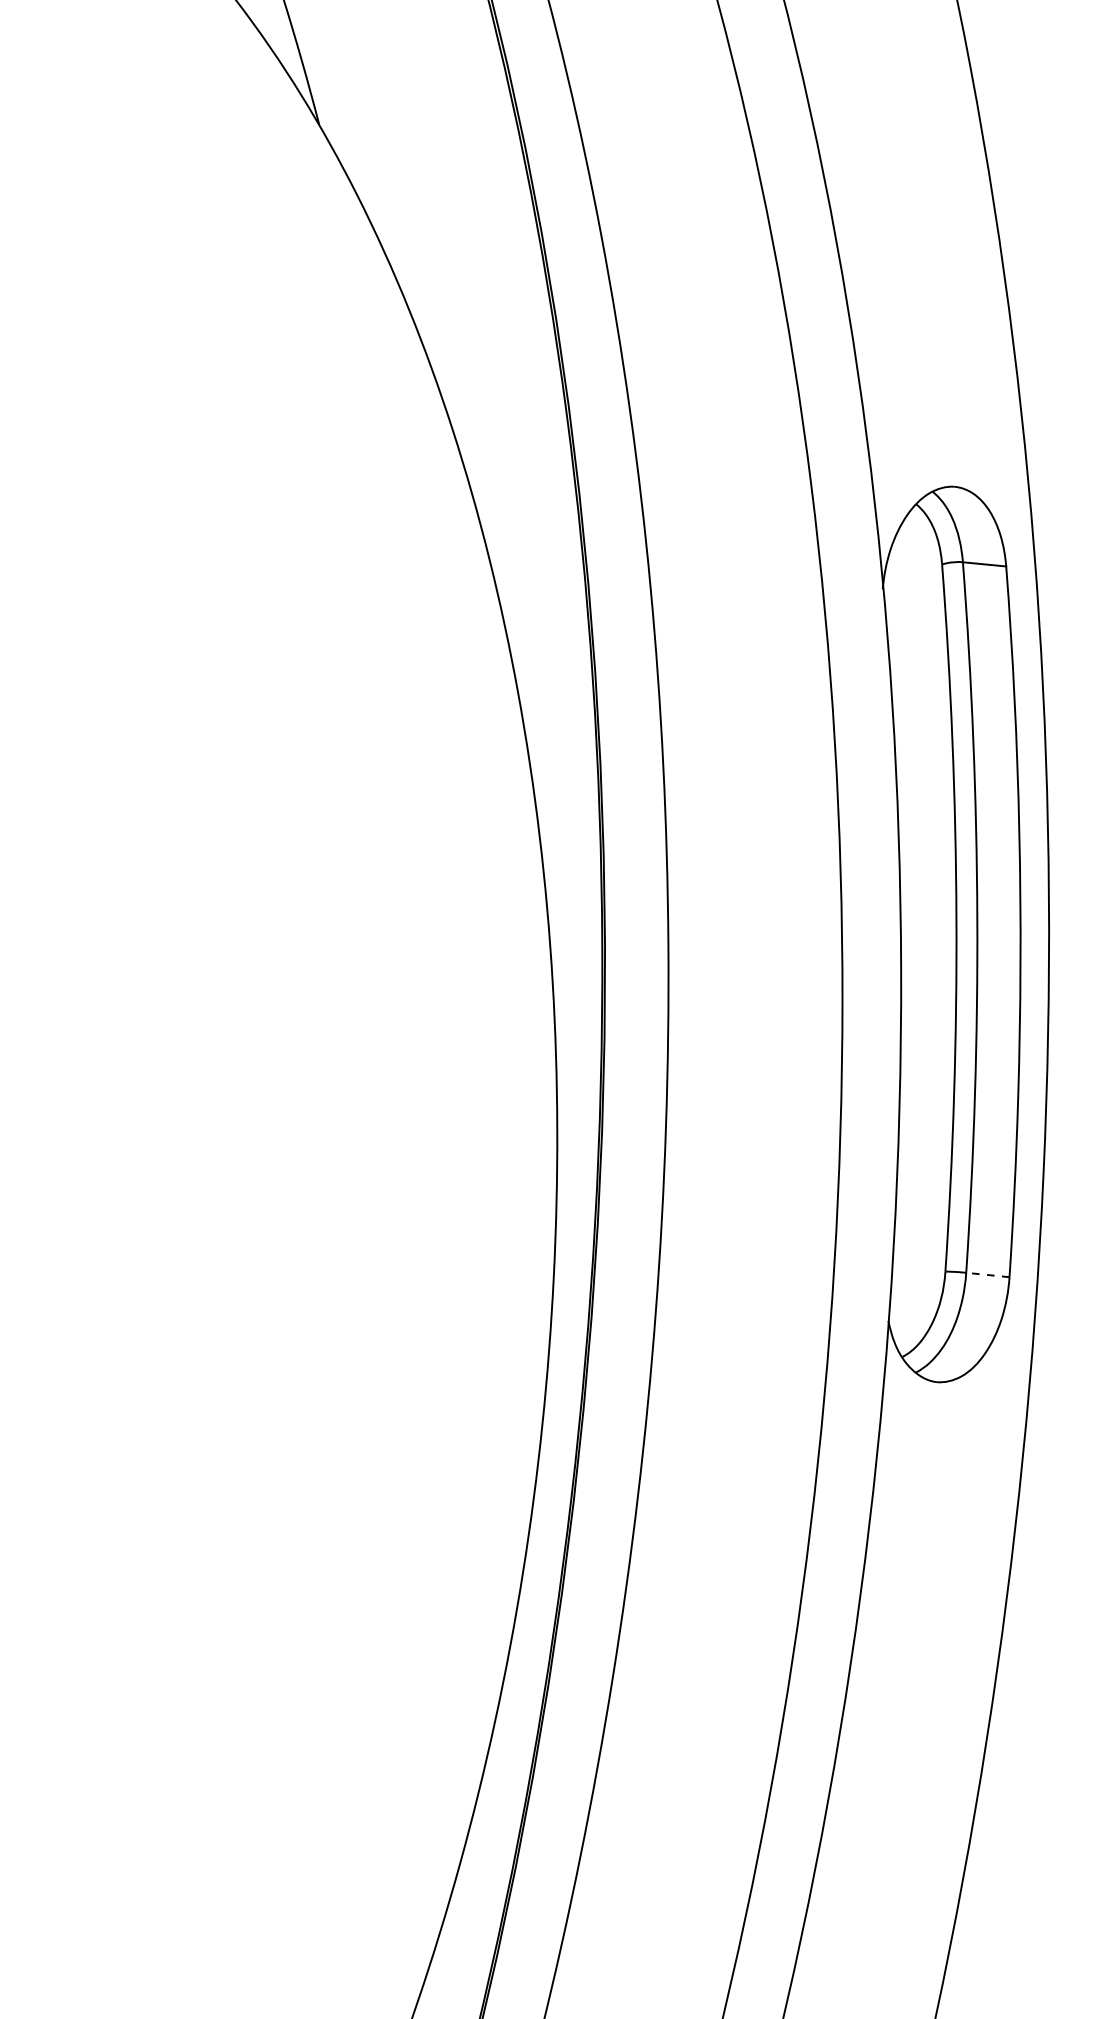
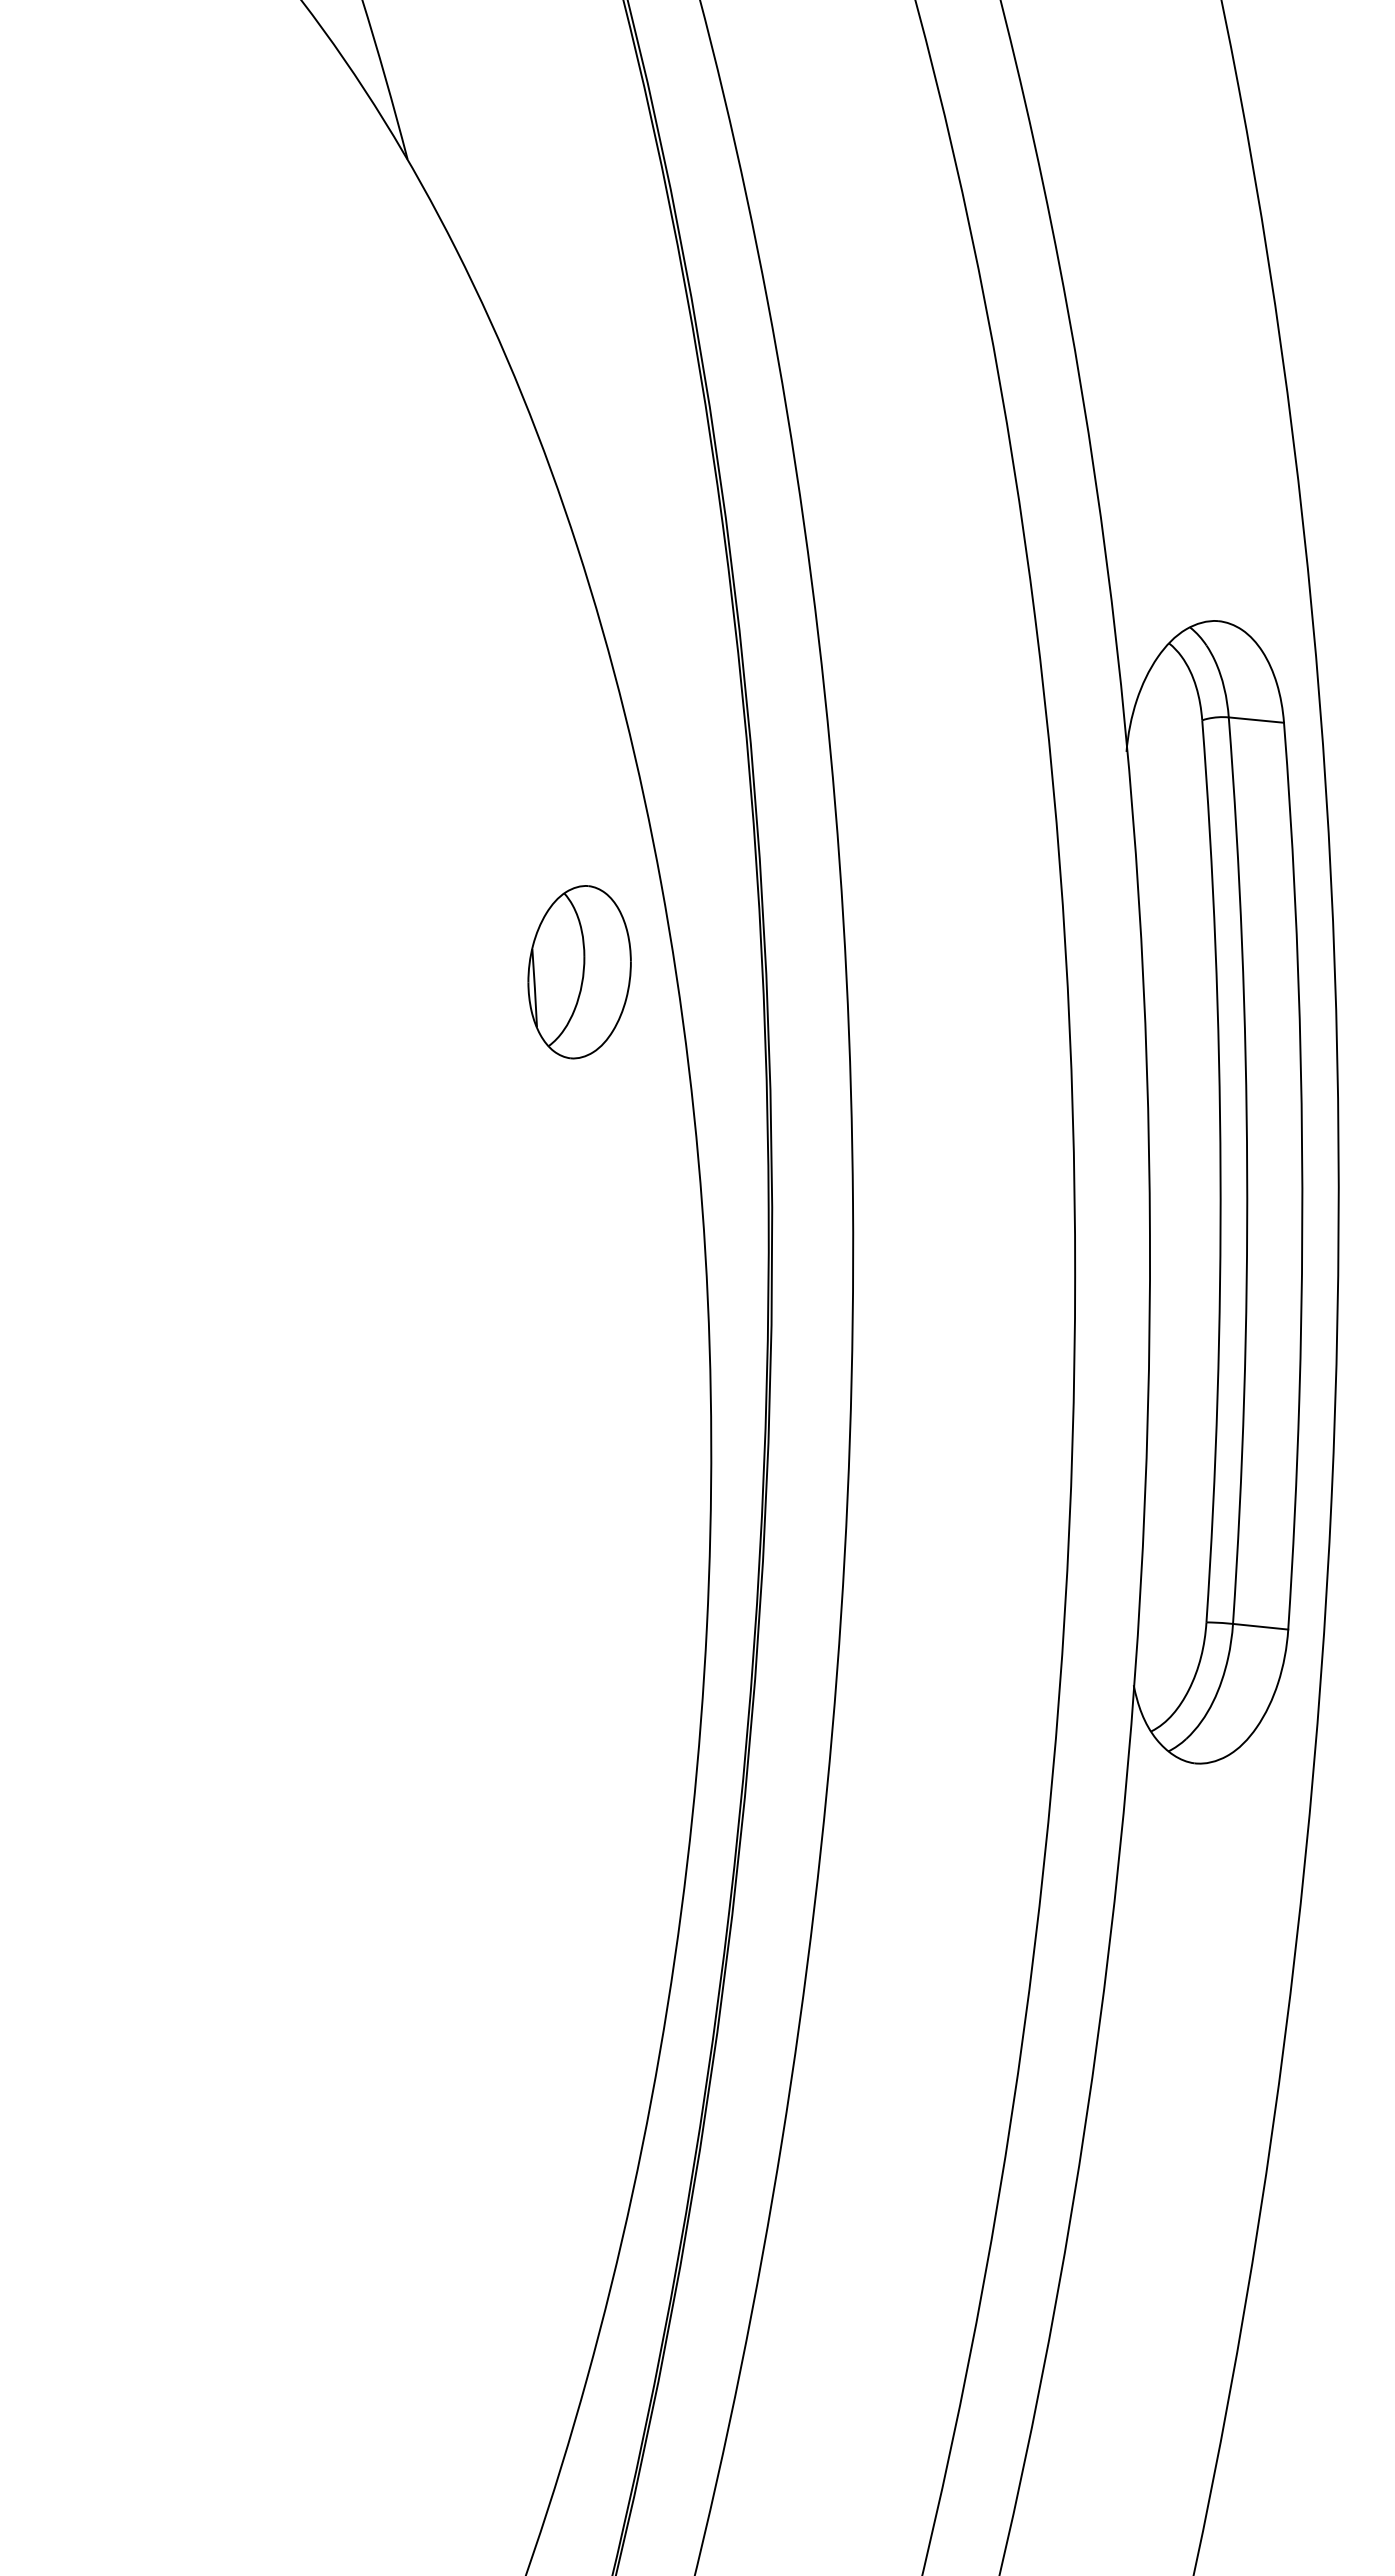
part: (454, 762) -> (579, 972), added
line: (987, 1274) -> (1260, 1626), dashed -> solid

